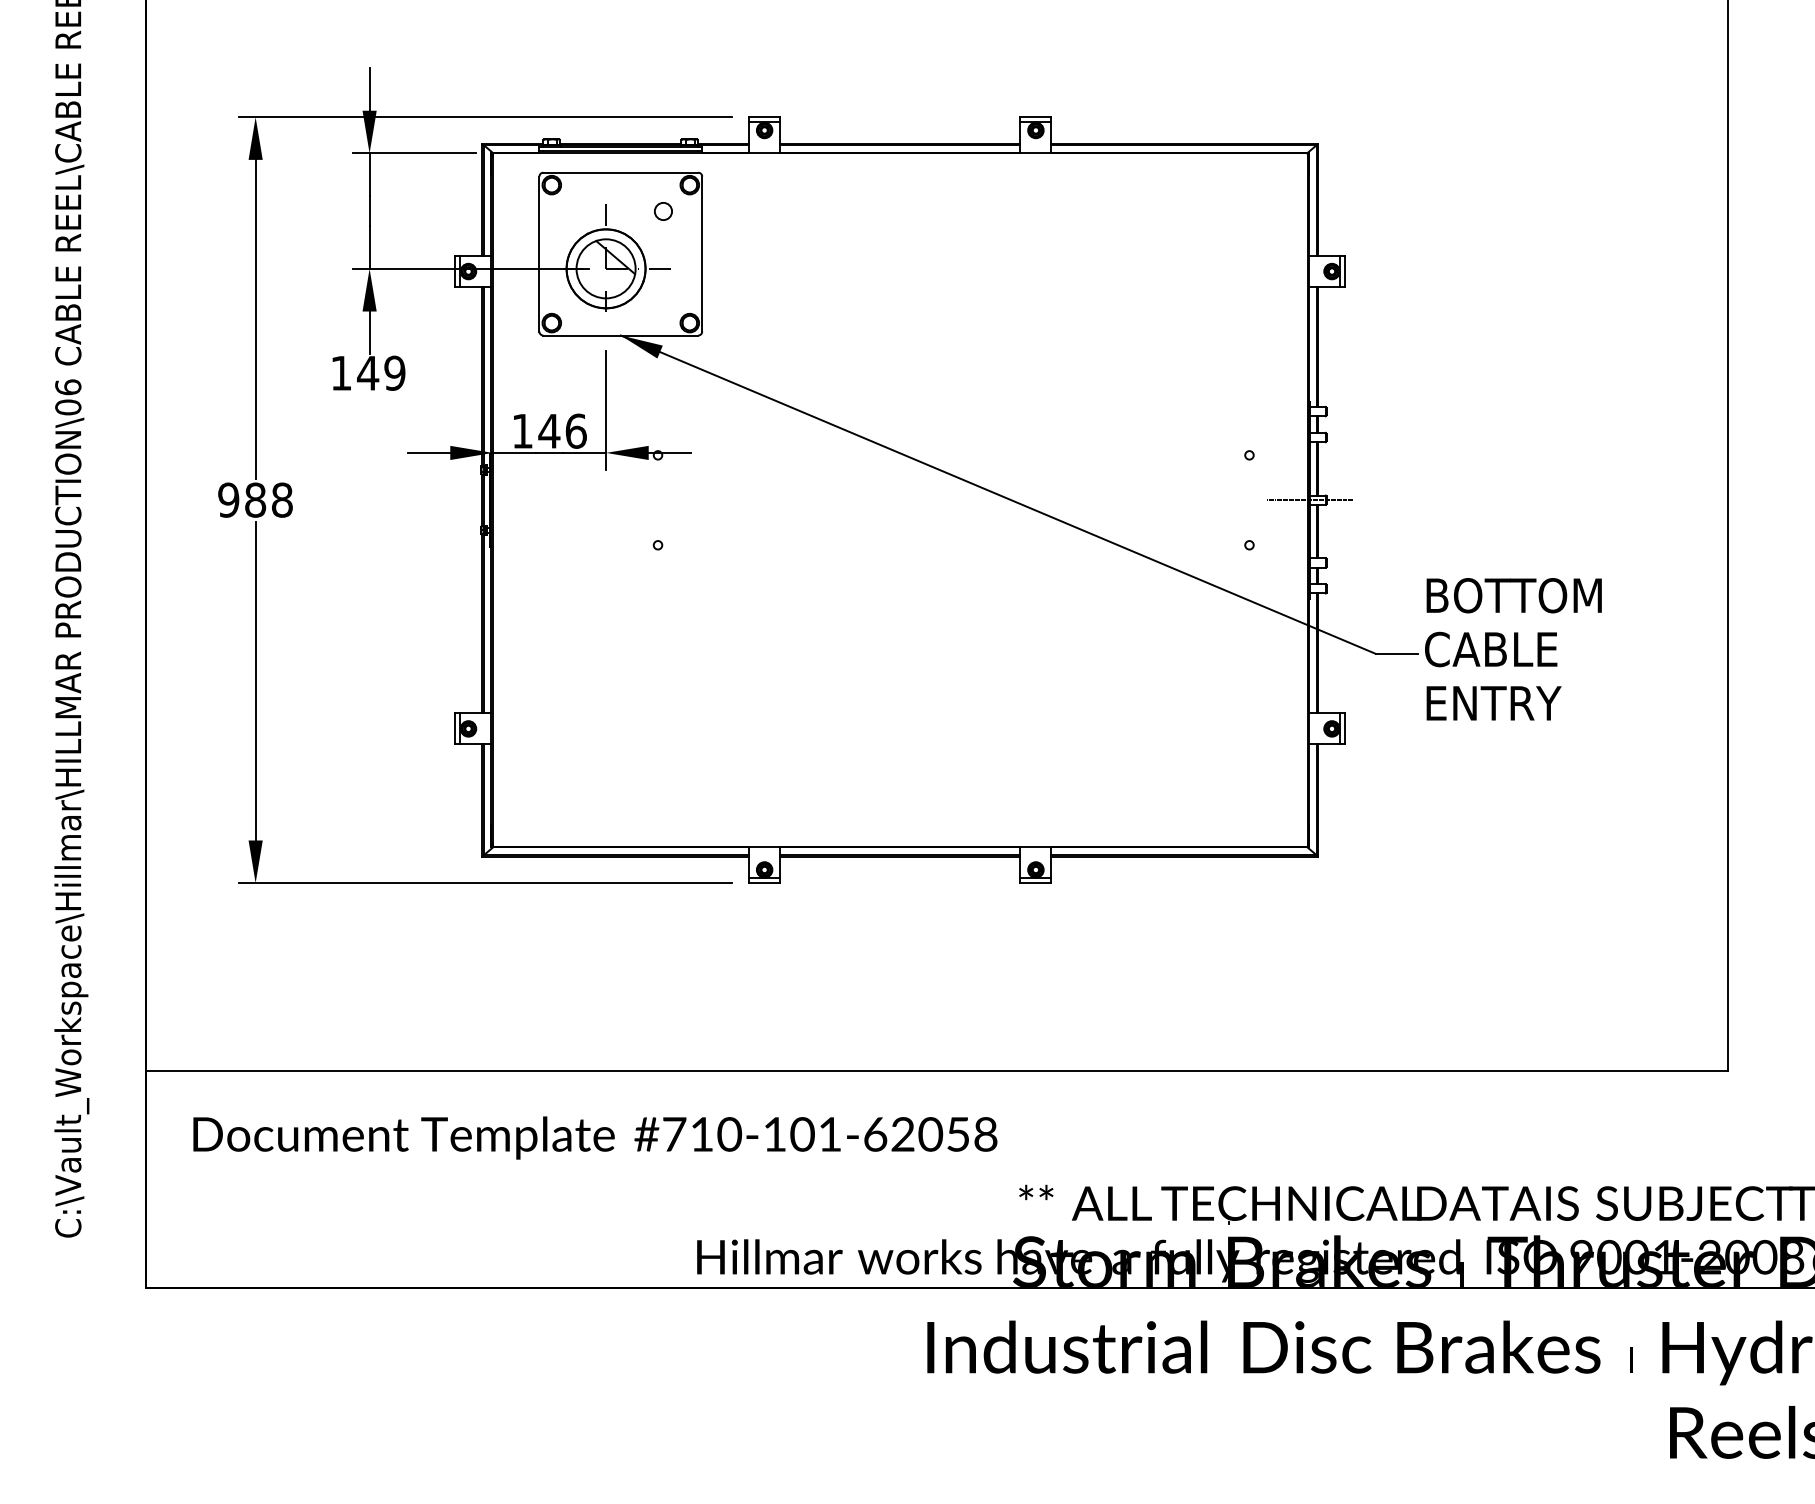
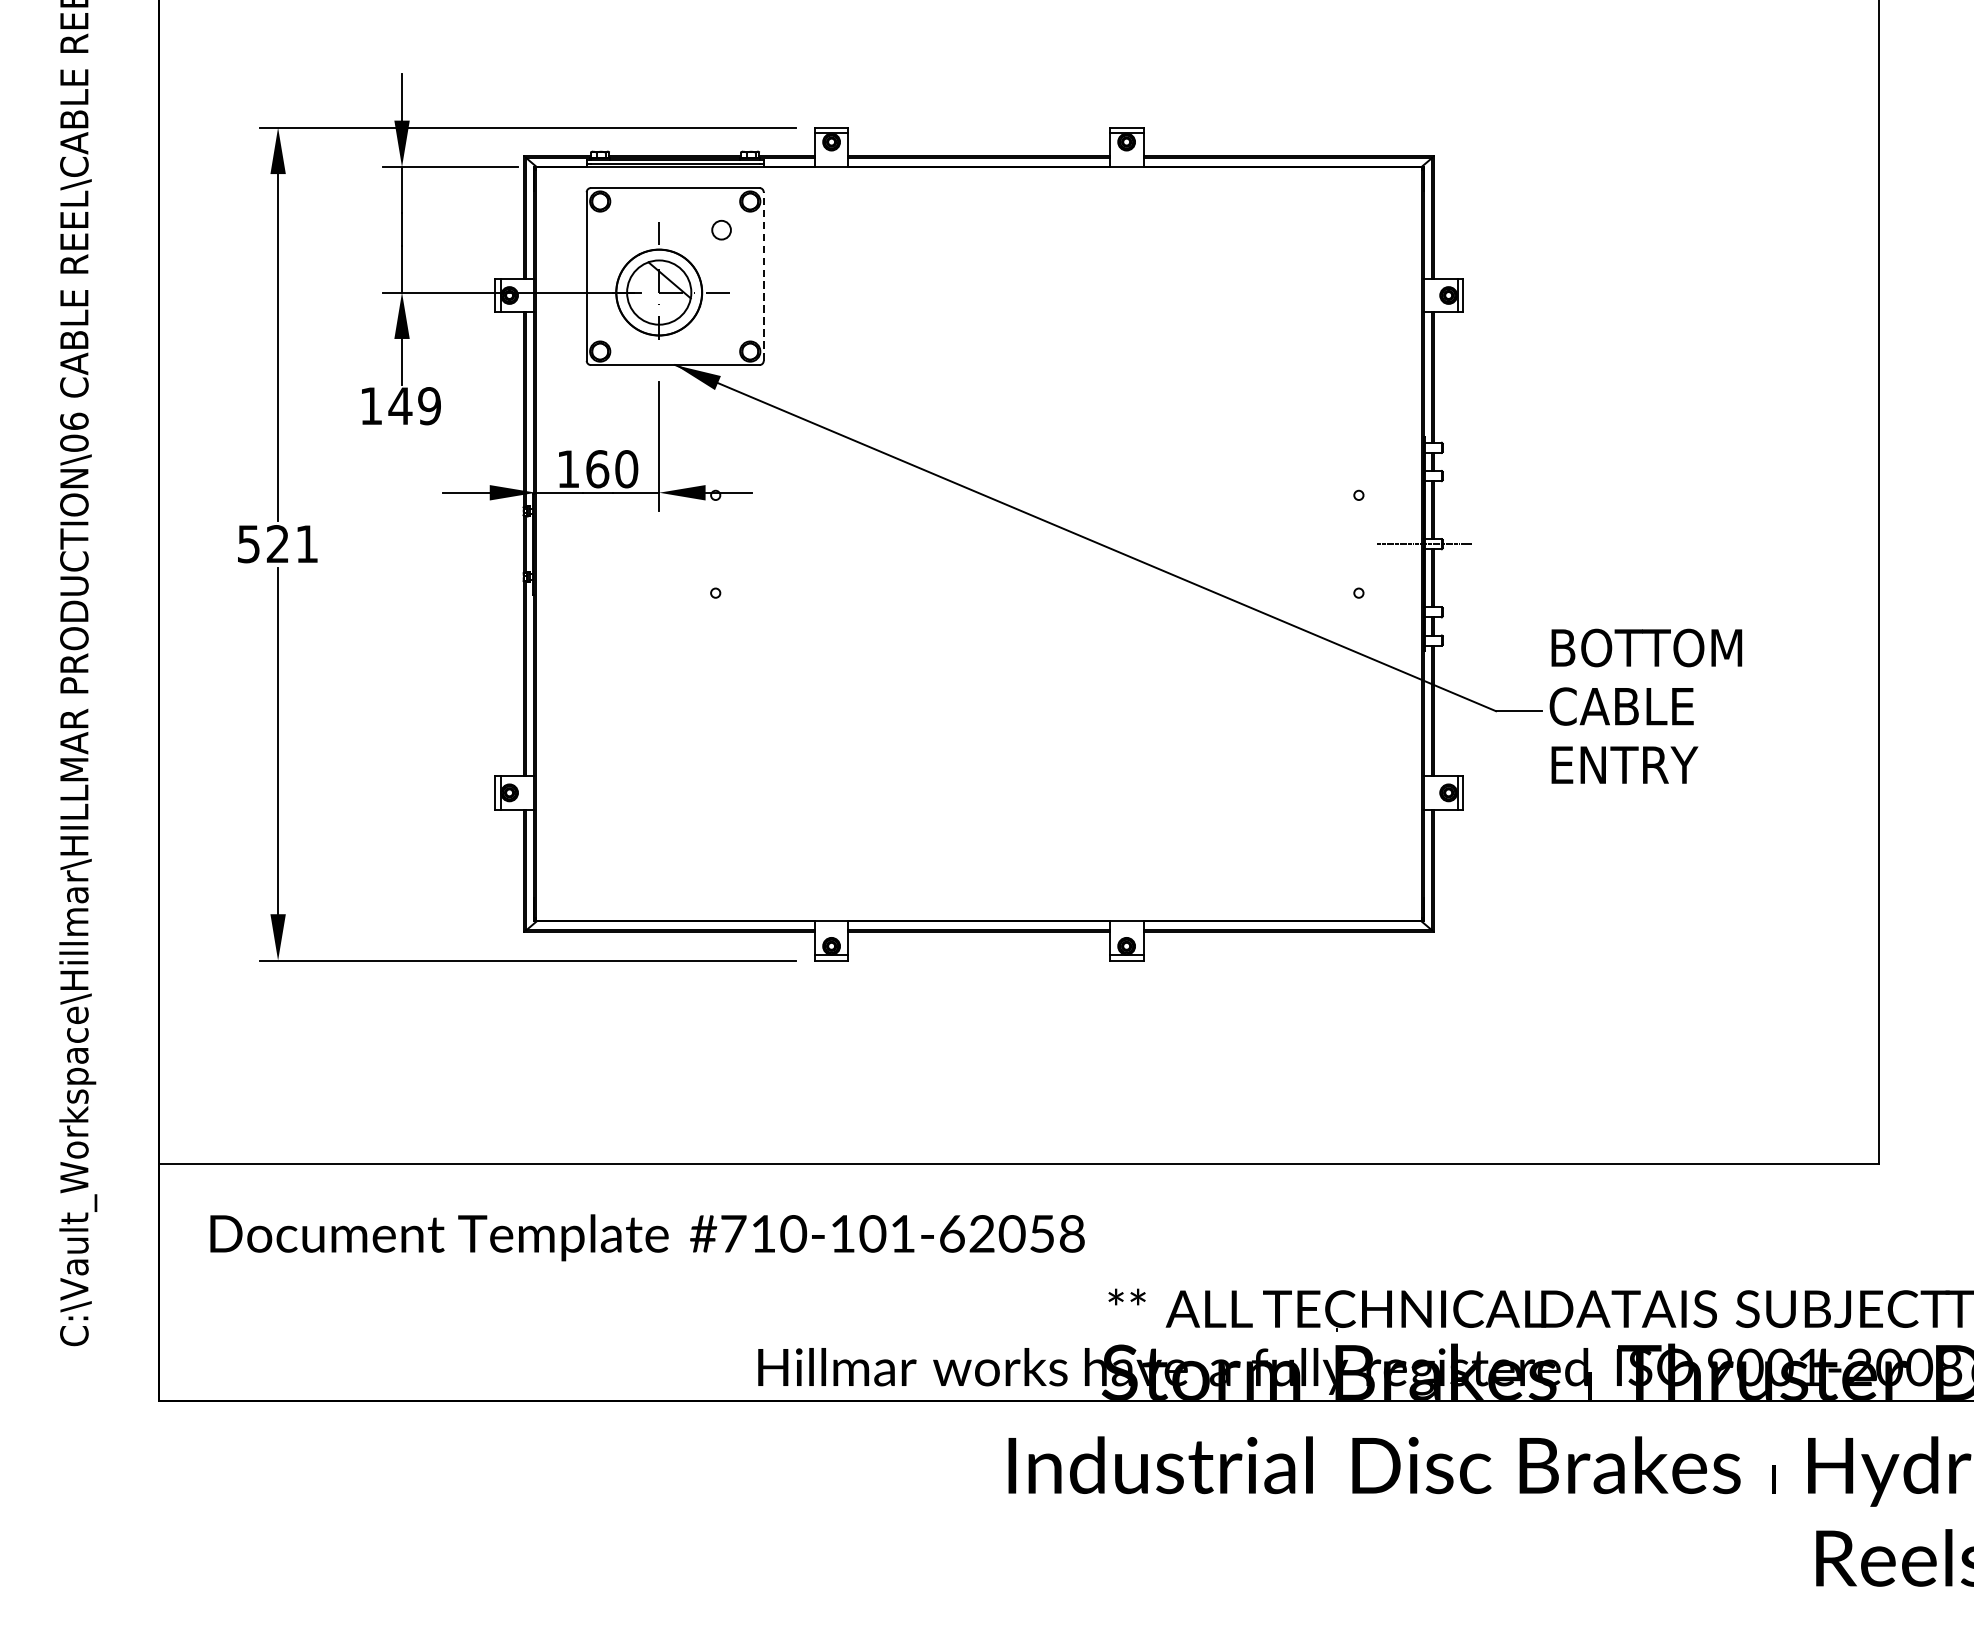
line: (702, 254) -> (764, 276), solid -> dashed
text: (562, 430) -> (611, 468), 146 -> 160
text: (255, 499) -> (277, 543), 988 -> 521

